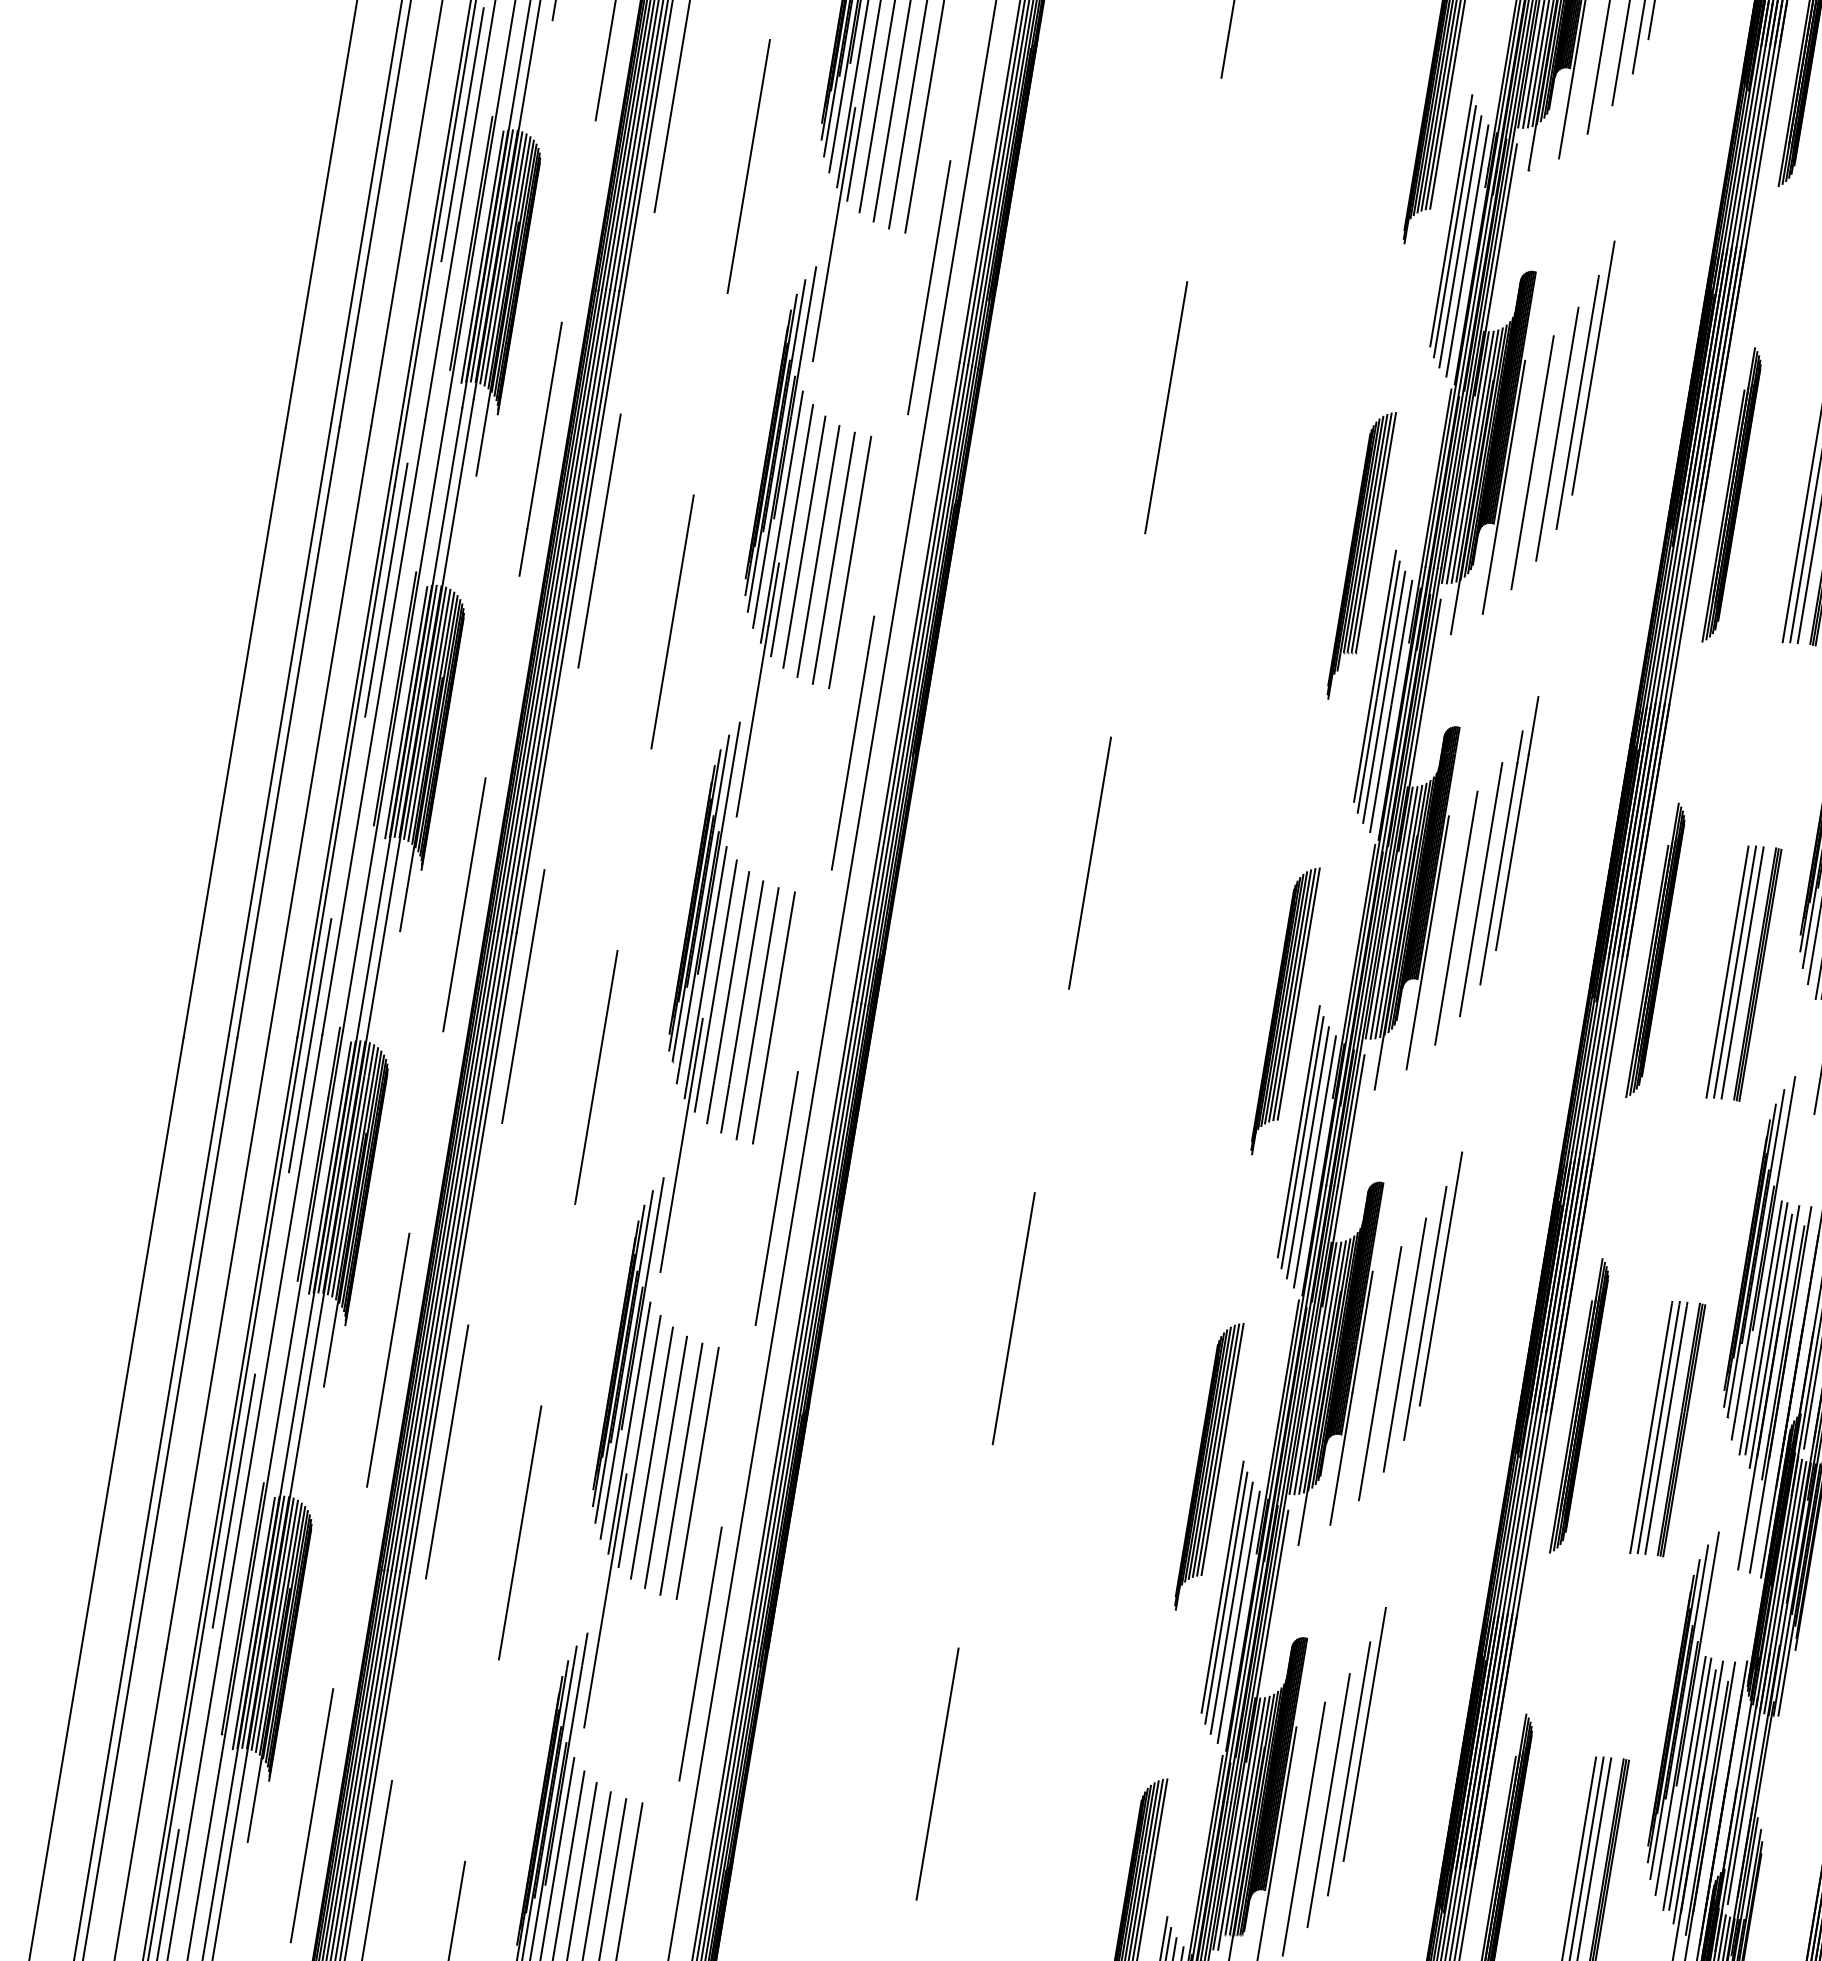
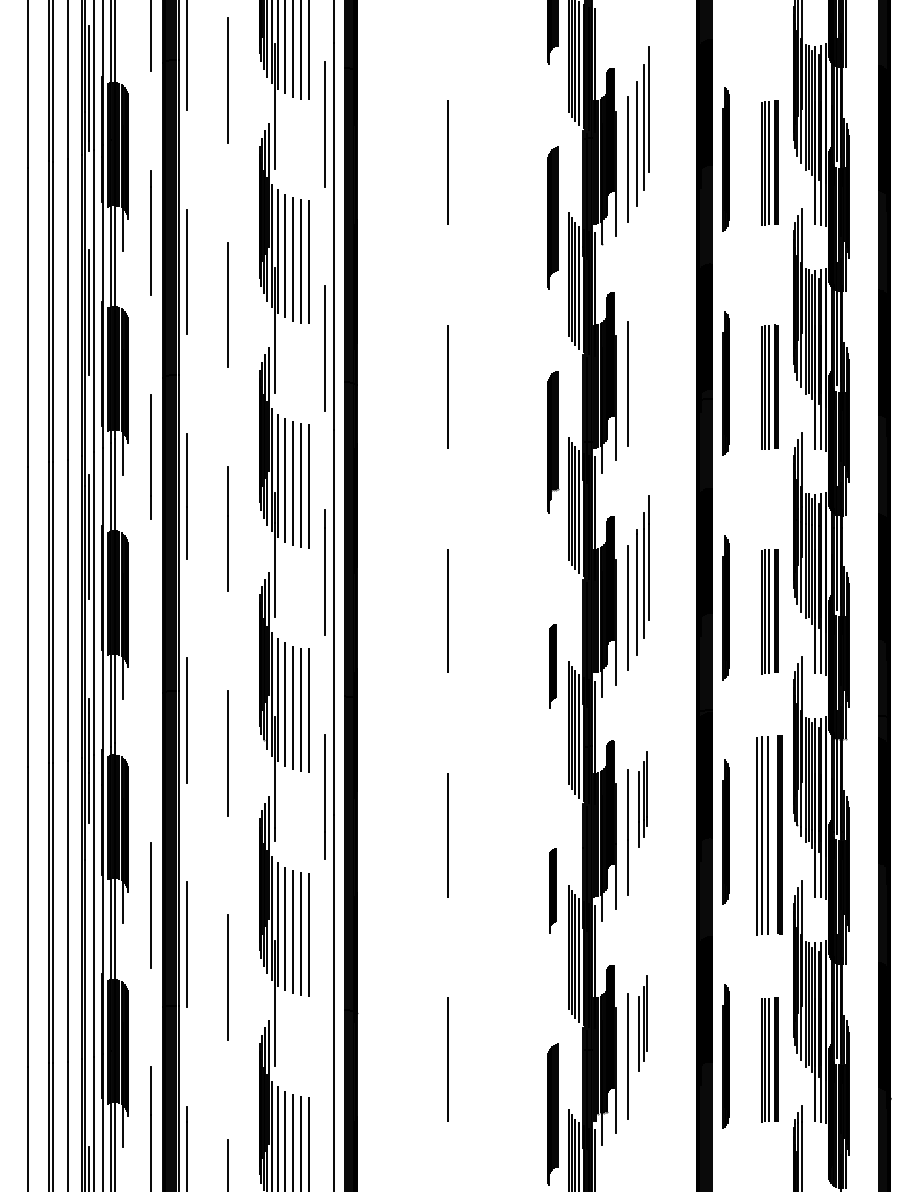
part: (1574, 399) -> (642, 350), removed
line: (464, 903) -> (151, 680), removed
part: (1284, 1011) -> (552, 666), size x0.6
part: (1421, 1311) -> (642, 799), size x0.6
part: (1667, 1428) -> (769, 835), size x1.6
part: (1208, 1466) -> (552, 890), size x0.6
line: (233, 1501) -> (88, 985), removed
line: (700, 1652) -> (324, 1020), removed
part: (1345, 1766) -> (642, 1023), size x0.6

